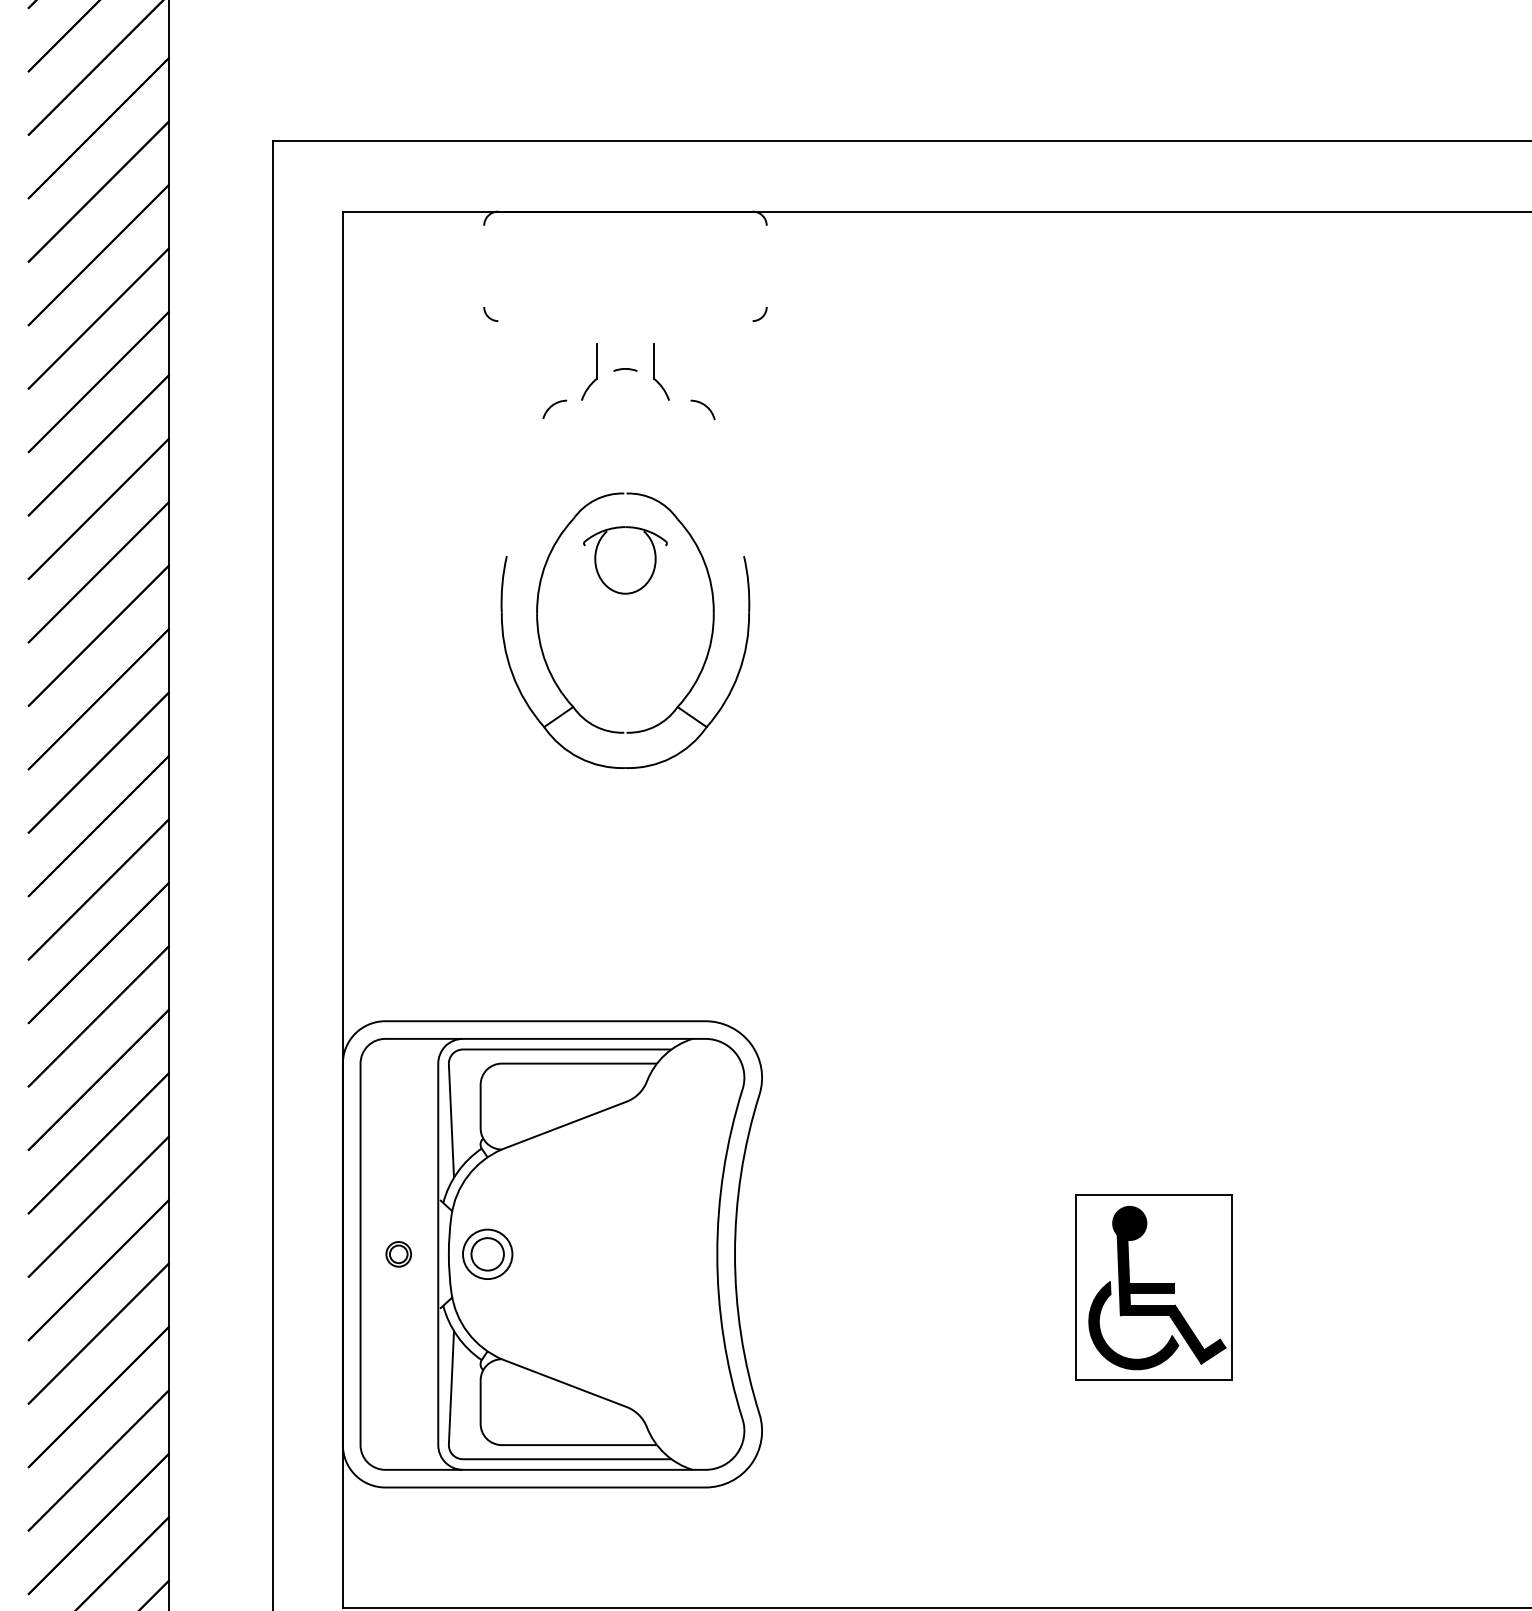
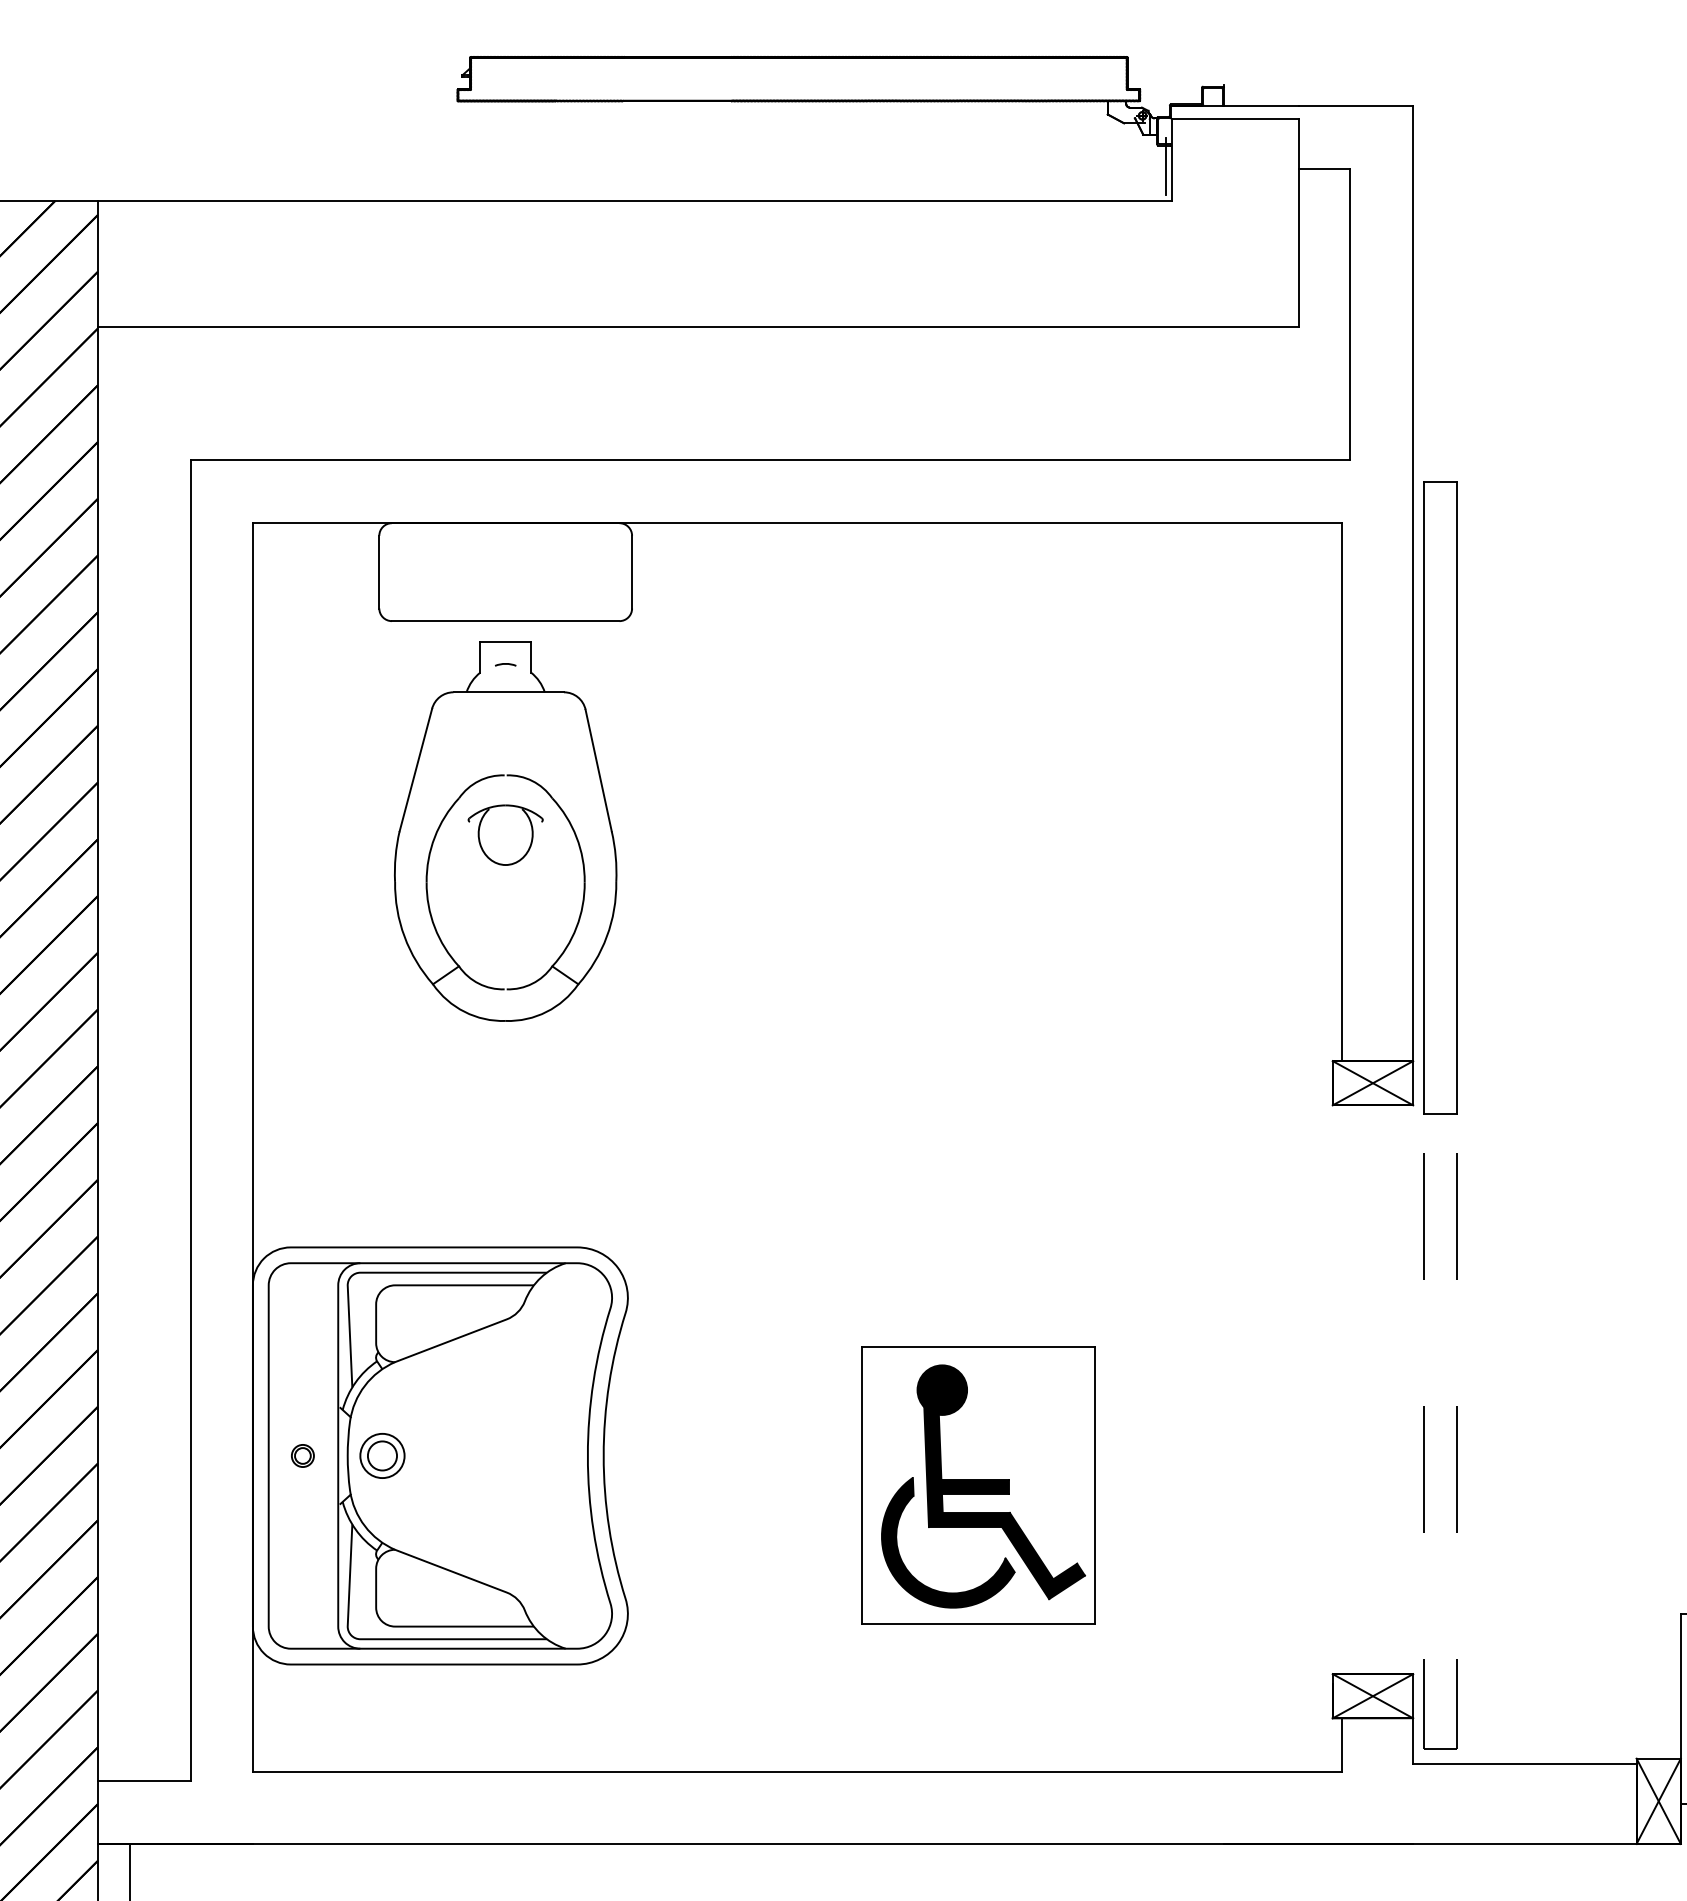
line: (484, 265) -> (379, 571), added
line: (767, 265) -> (632, 571), added
line: (625, 321) -> (505, 621), added
line: (625, 343) -> (505, 641), added
line: (628, 400) -> (508, 692), added
line: (524, 486) -> (415, 769), added
line: (729, 488) -> (598, 770), added
part: (1154, 1287) -> (978, 1485), size x1.67

